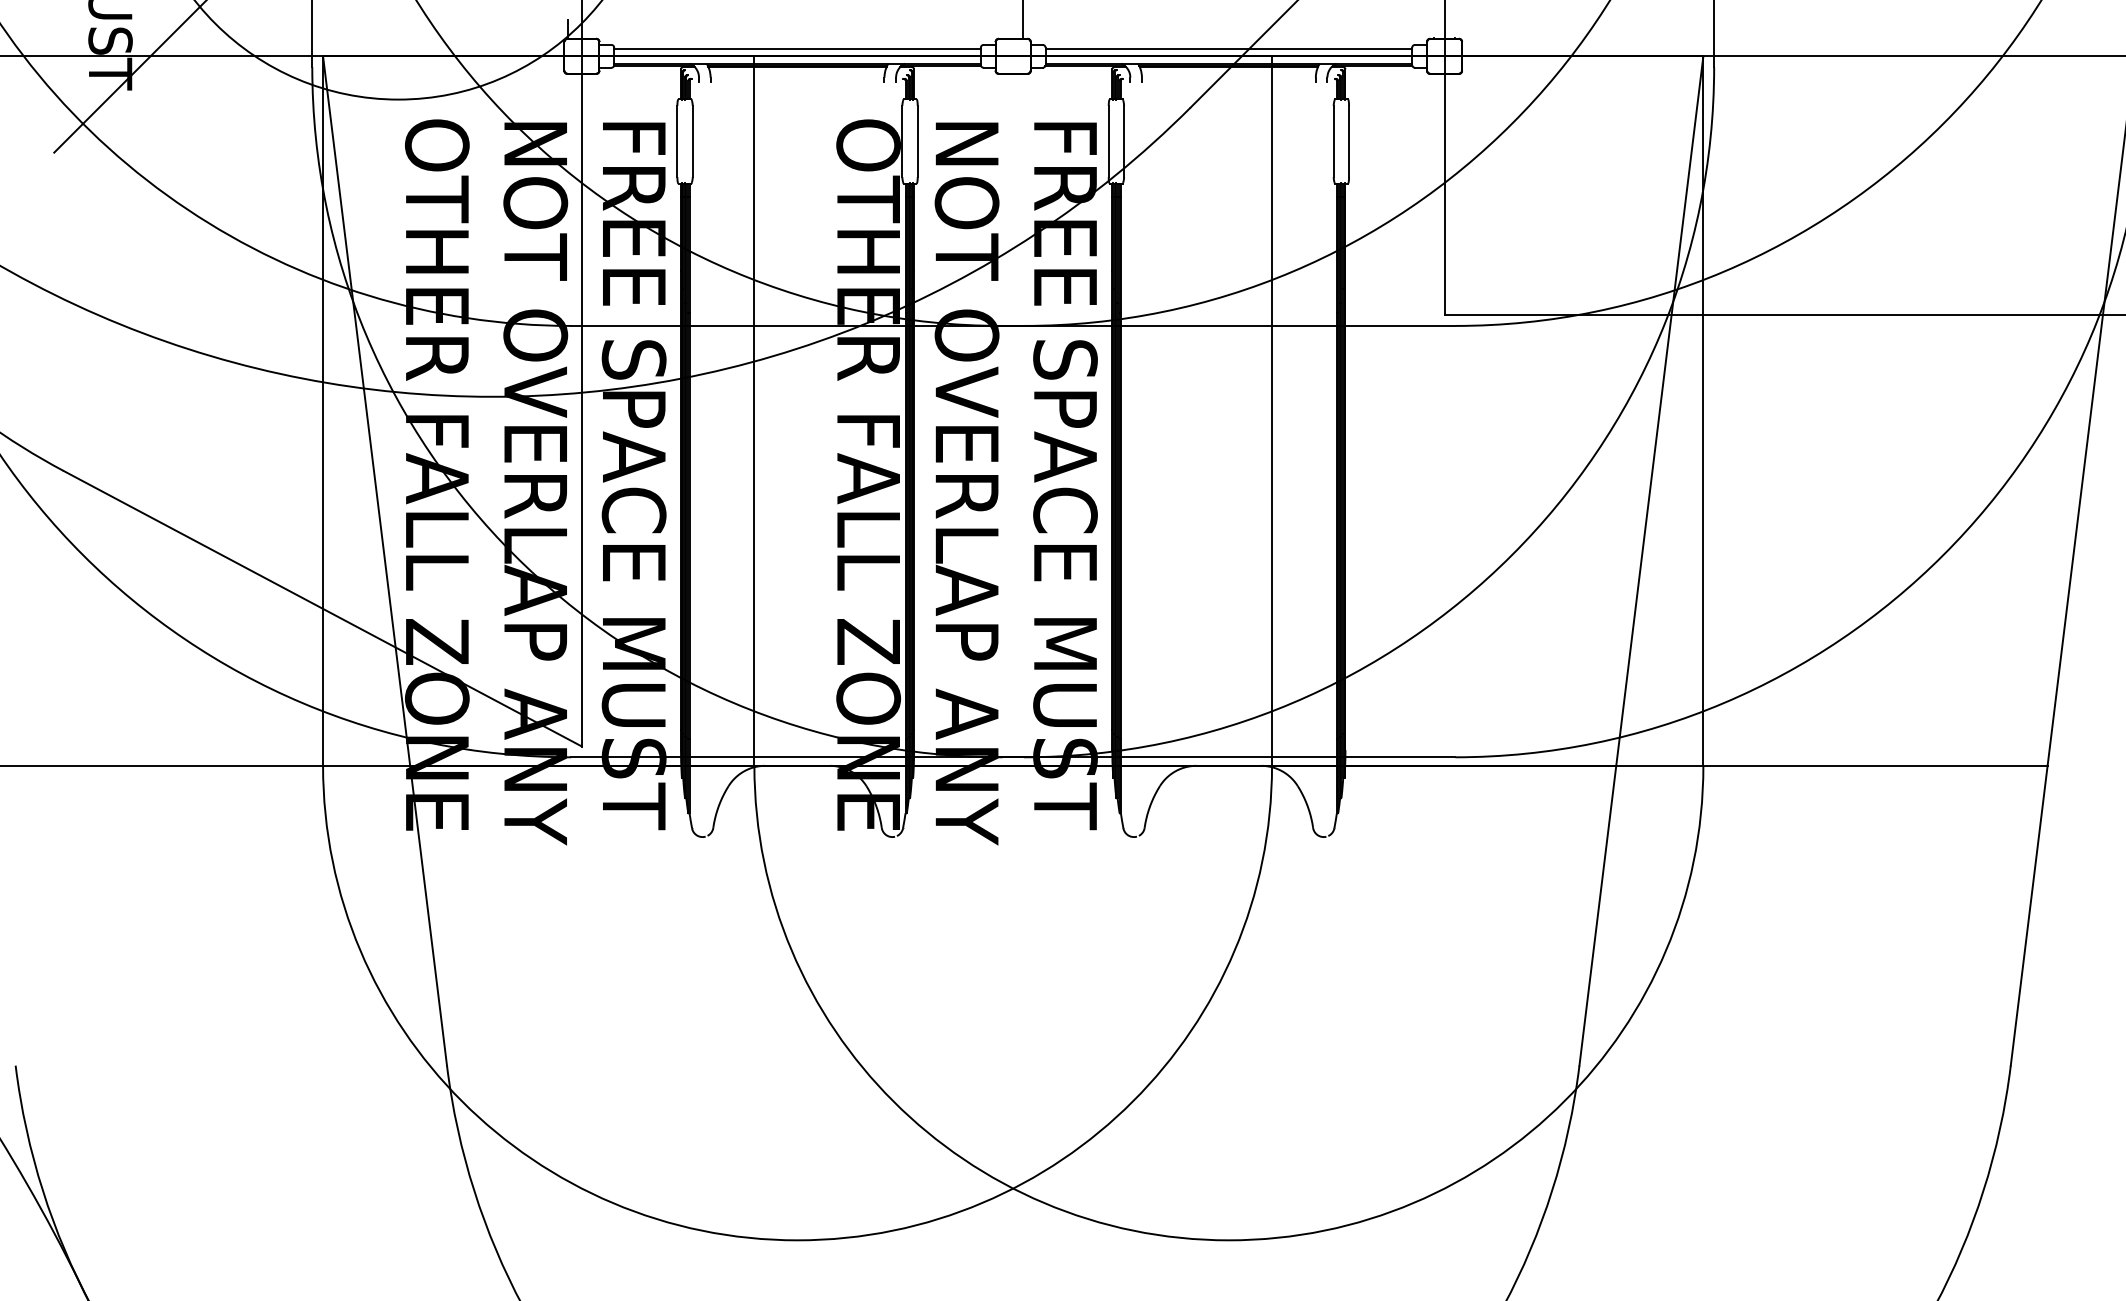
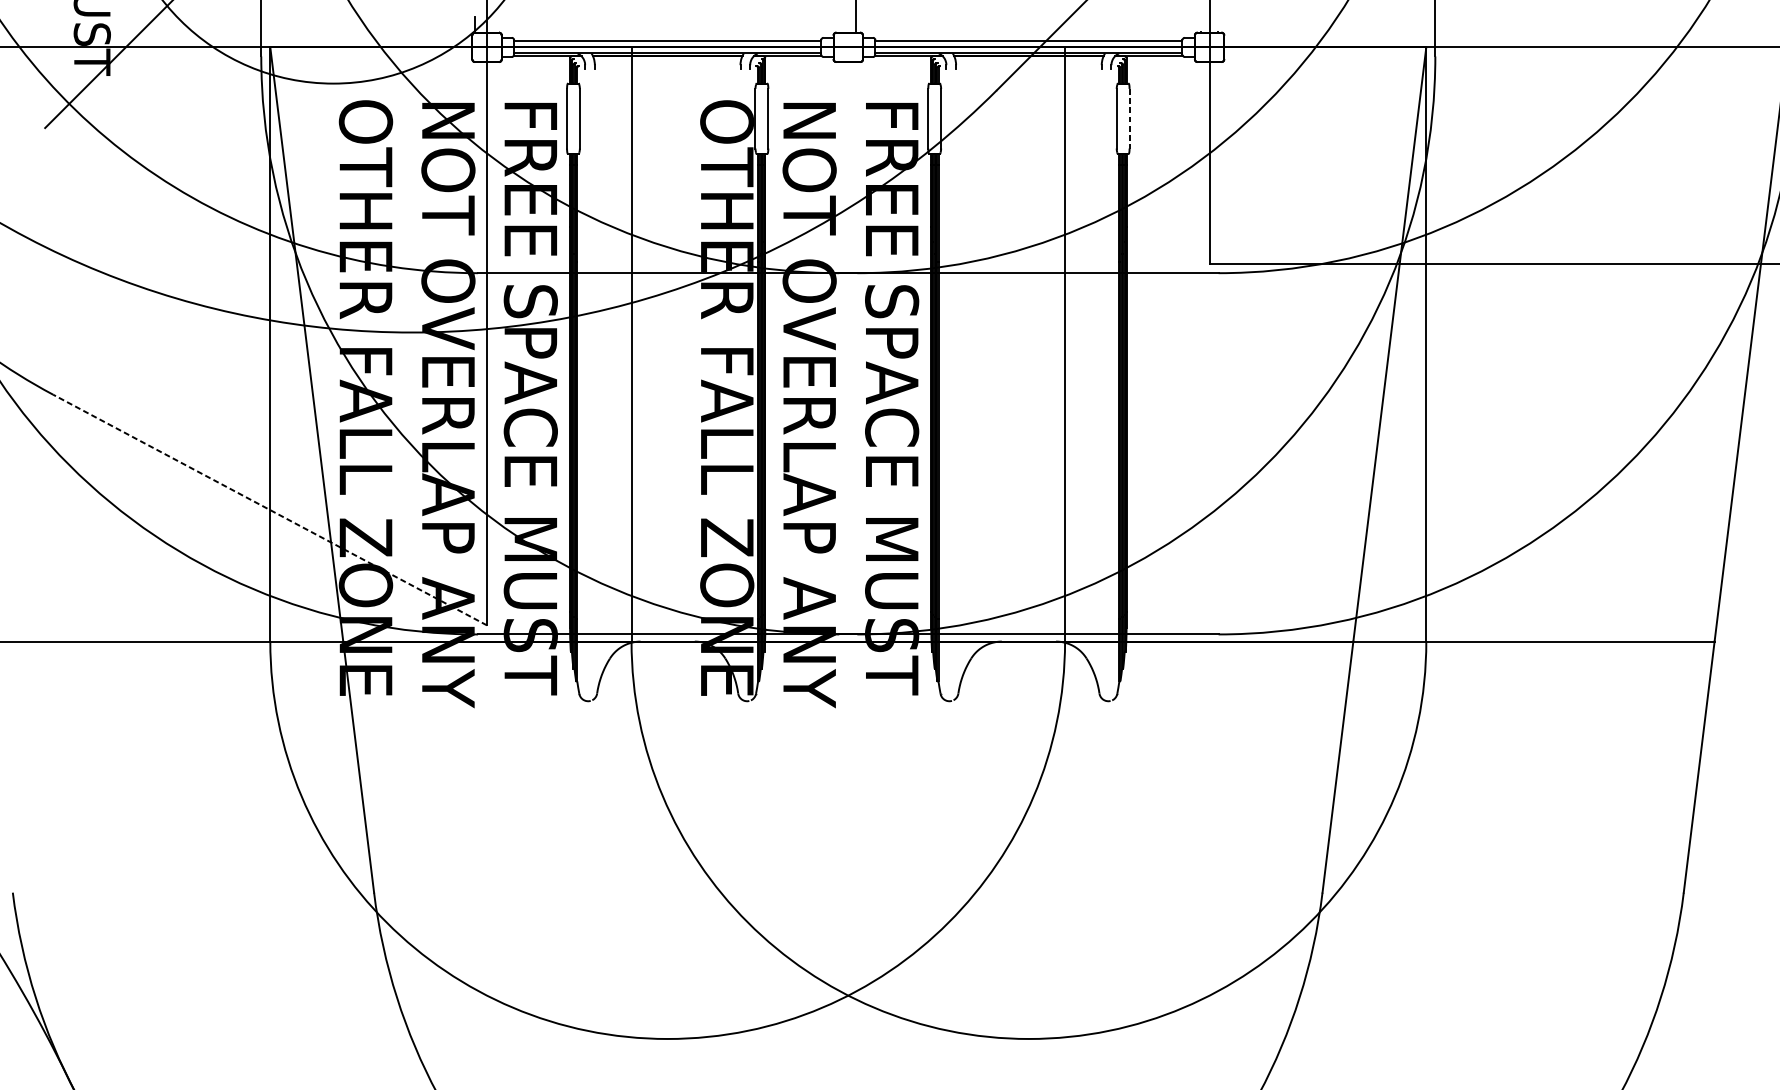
line: (1349, 141) -> (1129, 118), solid -> dashed
line: (322, 608) -> (269, 509), solid -> dashed

